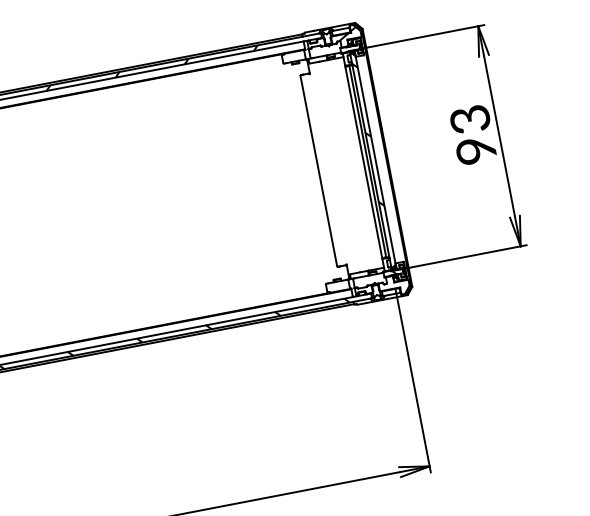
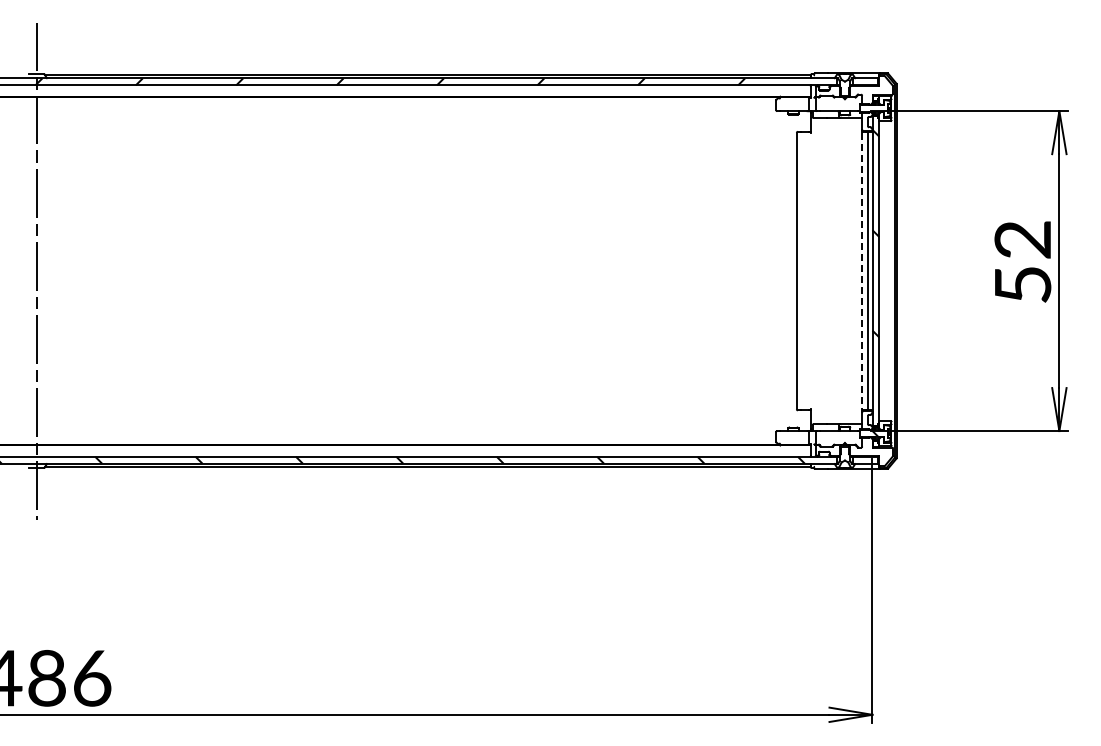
hatch: (347, 33) -> (873, 86), removed
text: (472, 135) -> (1022, 262), 93 -> 52
line: (364, 162) -> (862, 271), solid -> dashed

